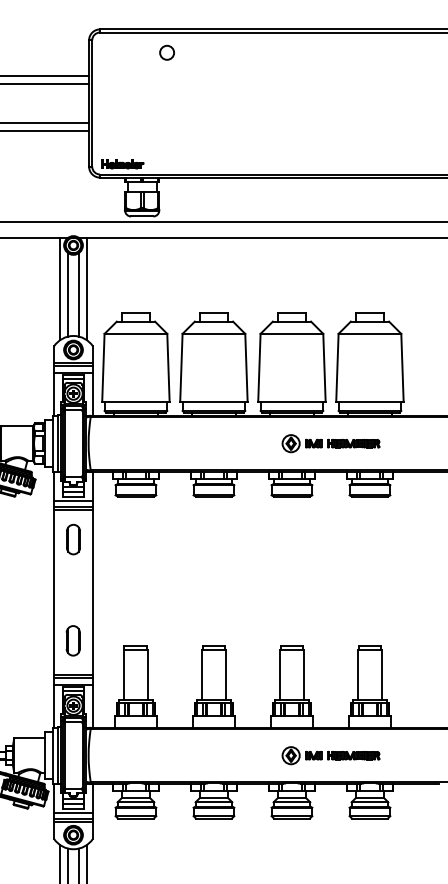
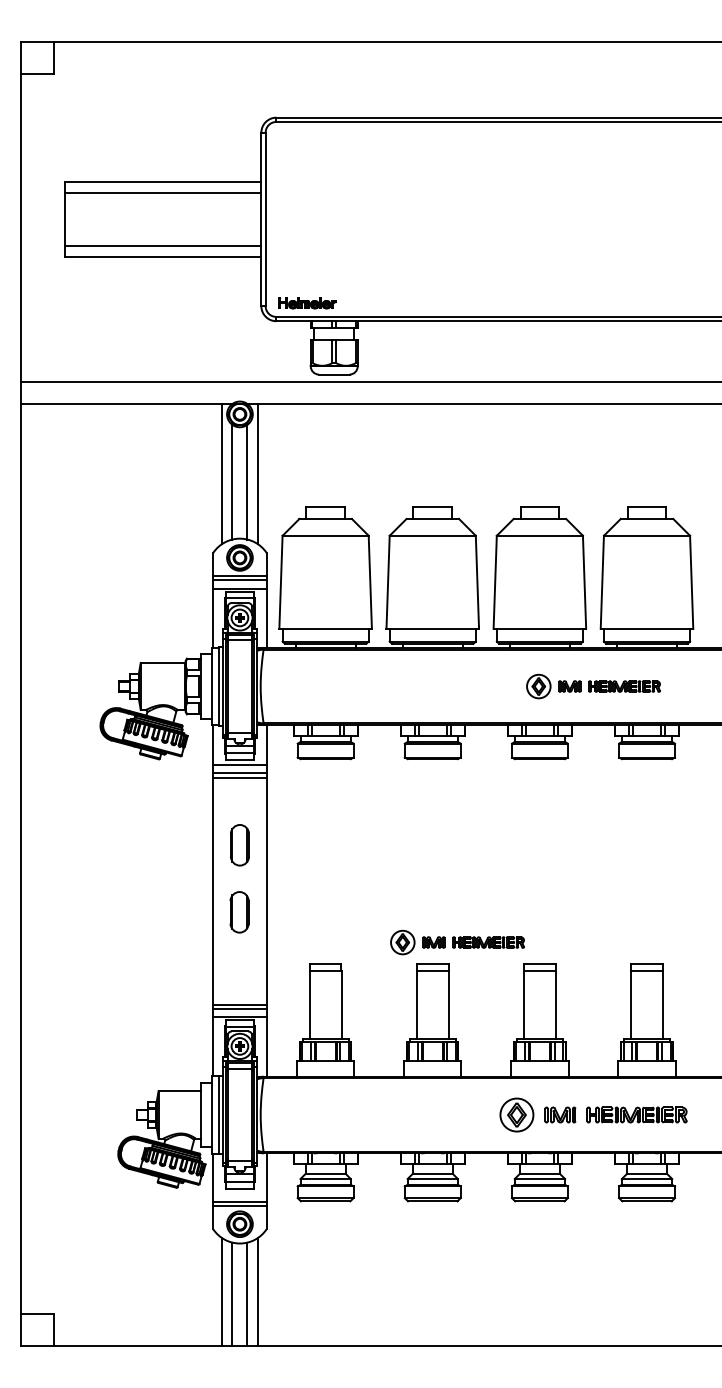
circle: (167, 52) -> (368, 149), removed
part: (73, 539) -> (239, 845), moved
part: (231, 630) -> (457, 942), added
part: (73, 640) -> (239, 912), moved
part: (330, 755) -> (593, 1114), size x1.4
line: (73, 812) -> (239, 1193), removed

